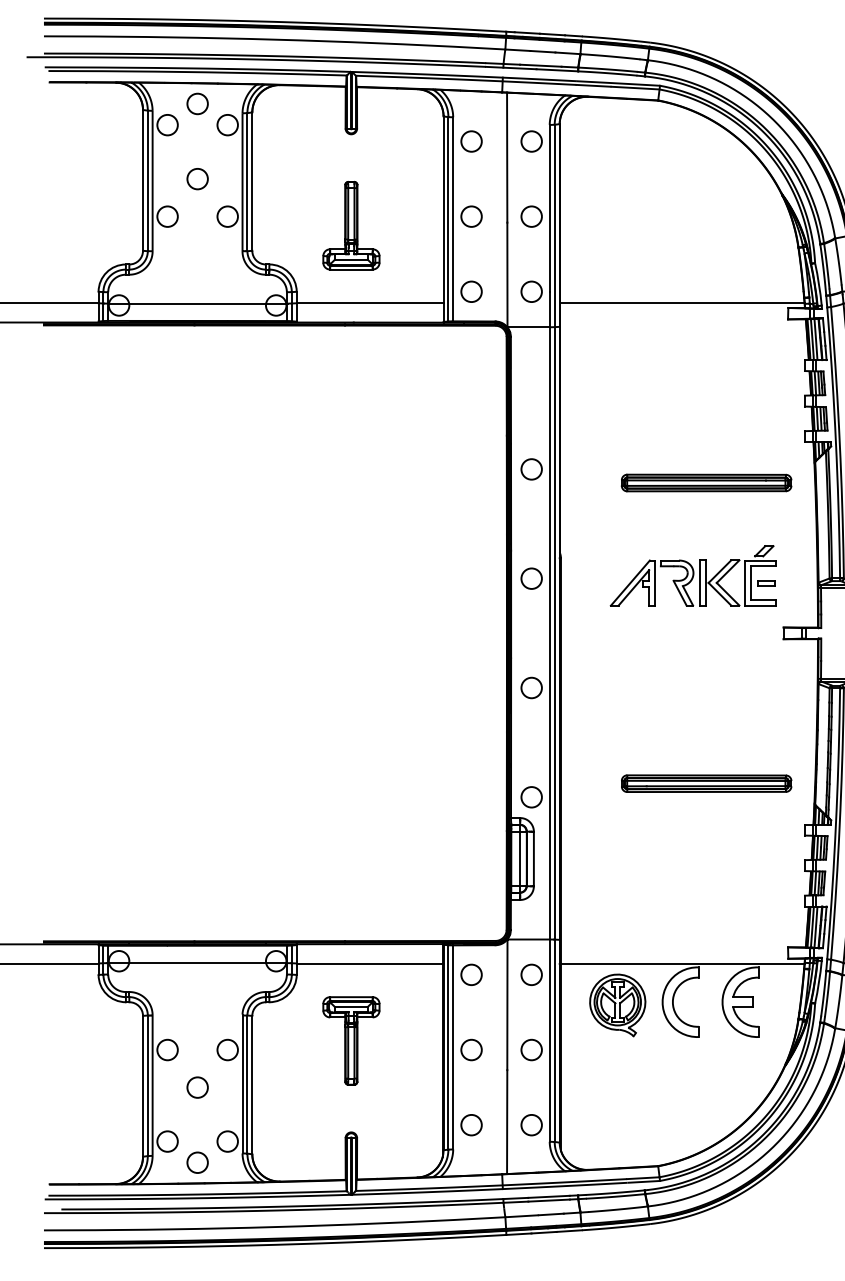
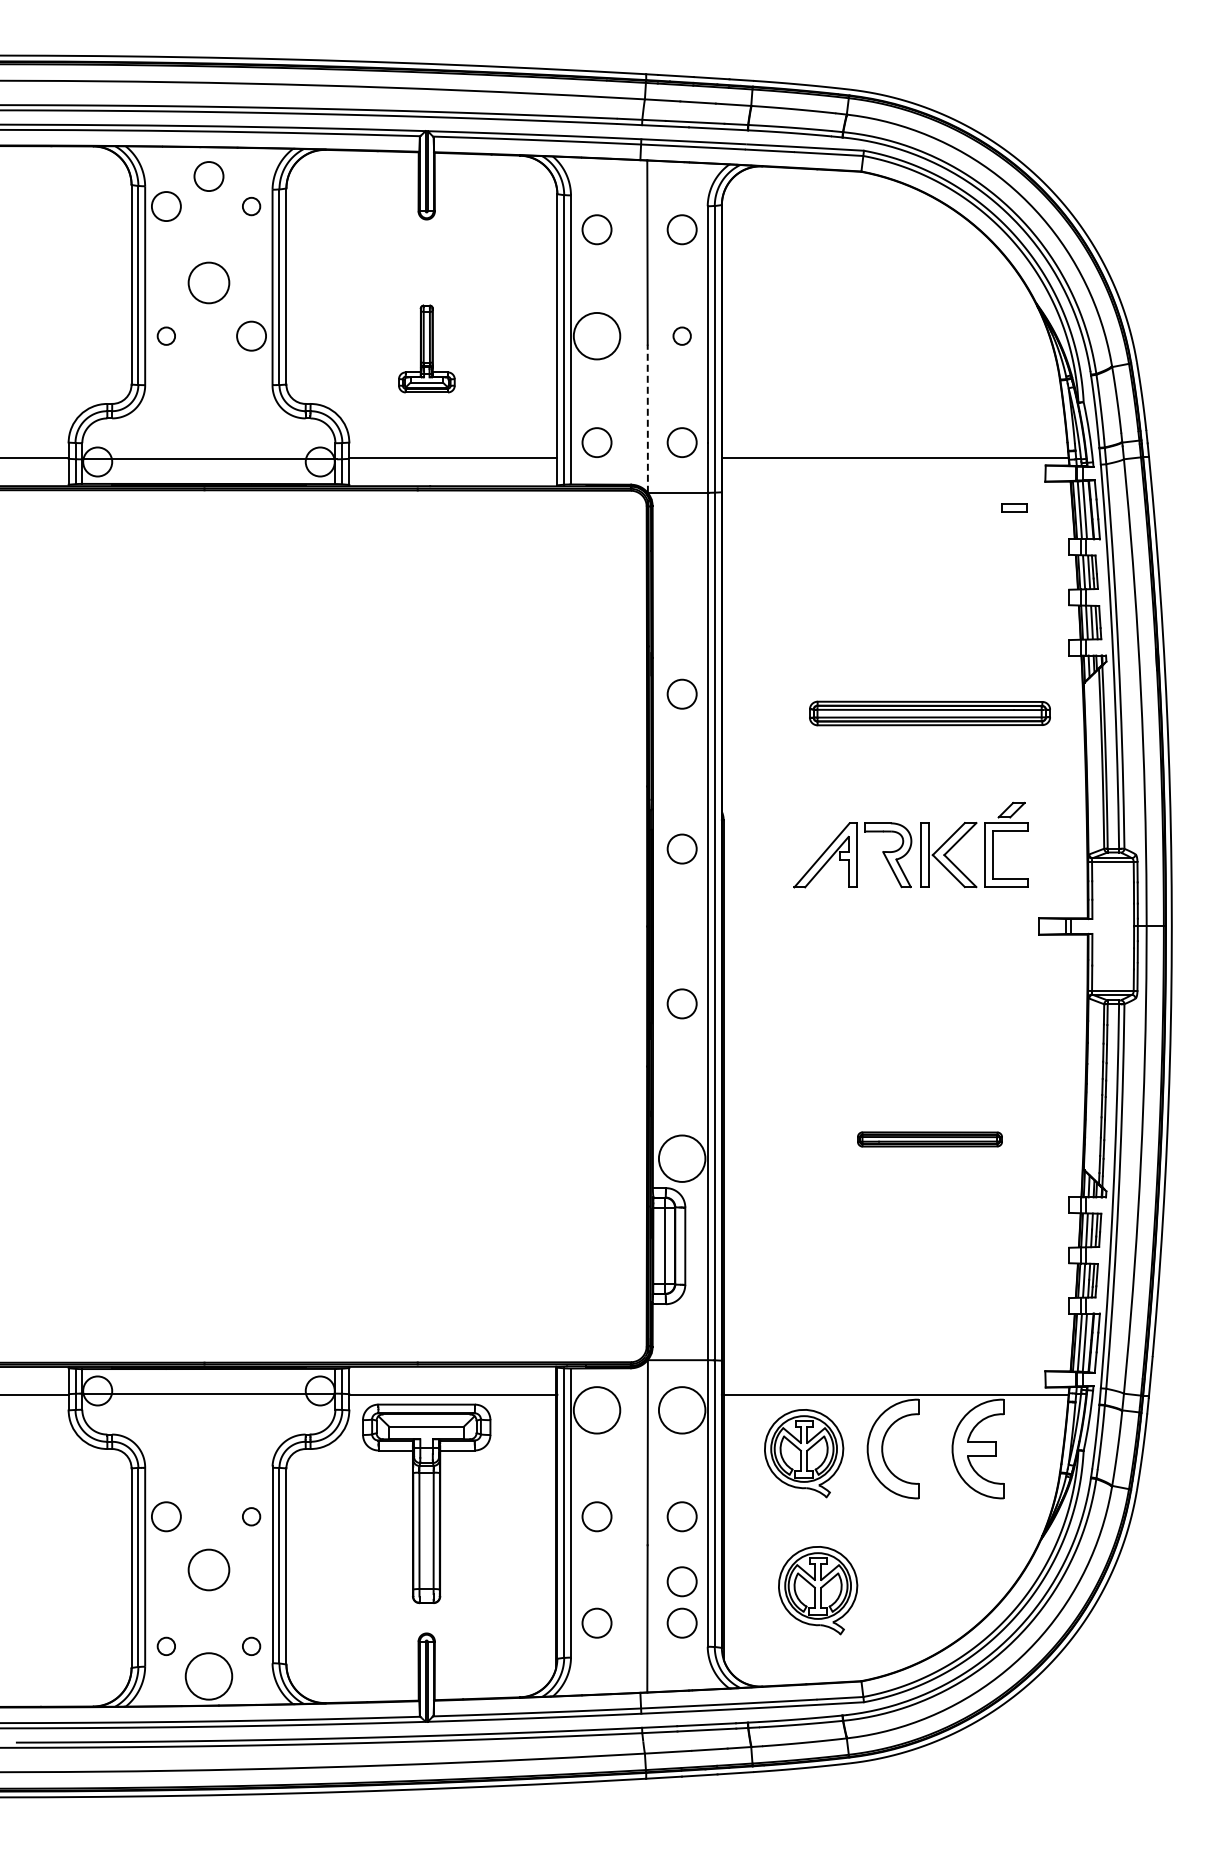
circle: (227, 125) -> (251, 206), size x0.6
circle: (197, 178) -> (208, 282), size x1.4
circle: (166, 216) -> (165, 335), size x0.6
circle: (471, 216) -> (596, 335), size x1.6
circle: (531, 216) -> (681, 335), size x0.6
part: (351, 225) -> (426, 348), size x0.7
line: (507, 274) -> (647, 418), solid -> dashed
part: (766, 583) -> (1014, 507), moved
part: (706, 783) -> (929, 1139), size x0.6
circle: (531, 797) -> (681, 1158), size x1.6
circle: (471, 974) -> (596, 1409), size x1.6
circle: (531, 974) -> (681, 1409), size x1.6
part: (351, 1040) -> (426, 1503), size x1.6
circle: (227, 1049) -> (251, 1516), size x0.6
circle: (197, 1087) -> (208, 1569), size x1.4
circle: (531, 1095) -> (681, 1581), added
part: (627, 1102) -> (818, 1590), added
circle: (166, 1140) -> (165, 1645), size x0.6
circle: (227, 1140) -> (251, 1645), size x0.6
circle: (197, 1162) -> (208, 1675), size x1.6

